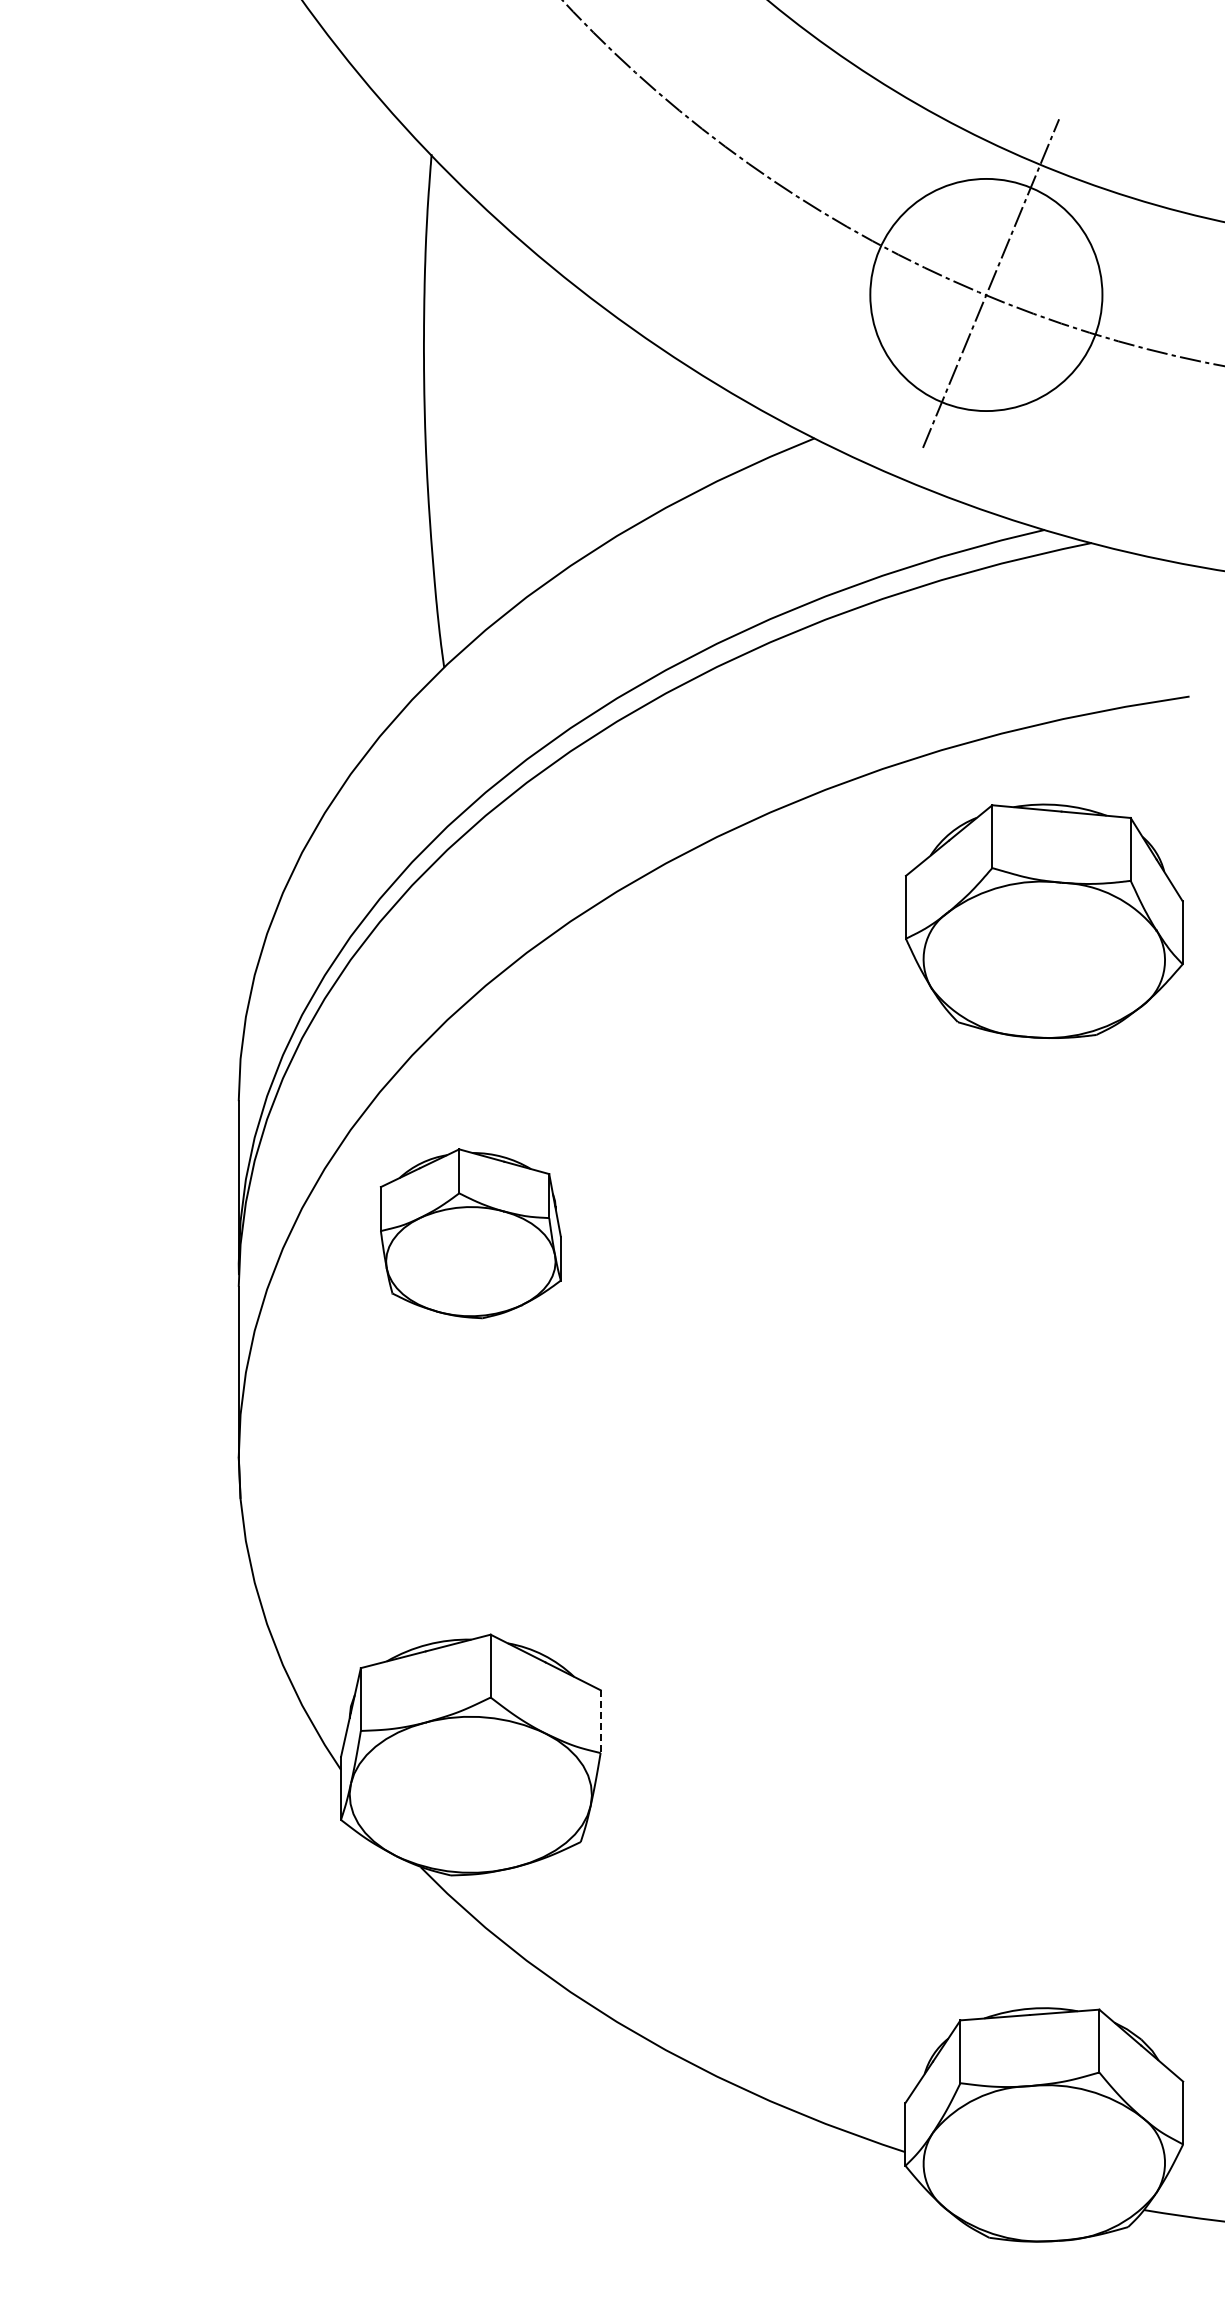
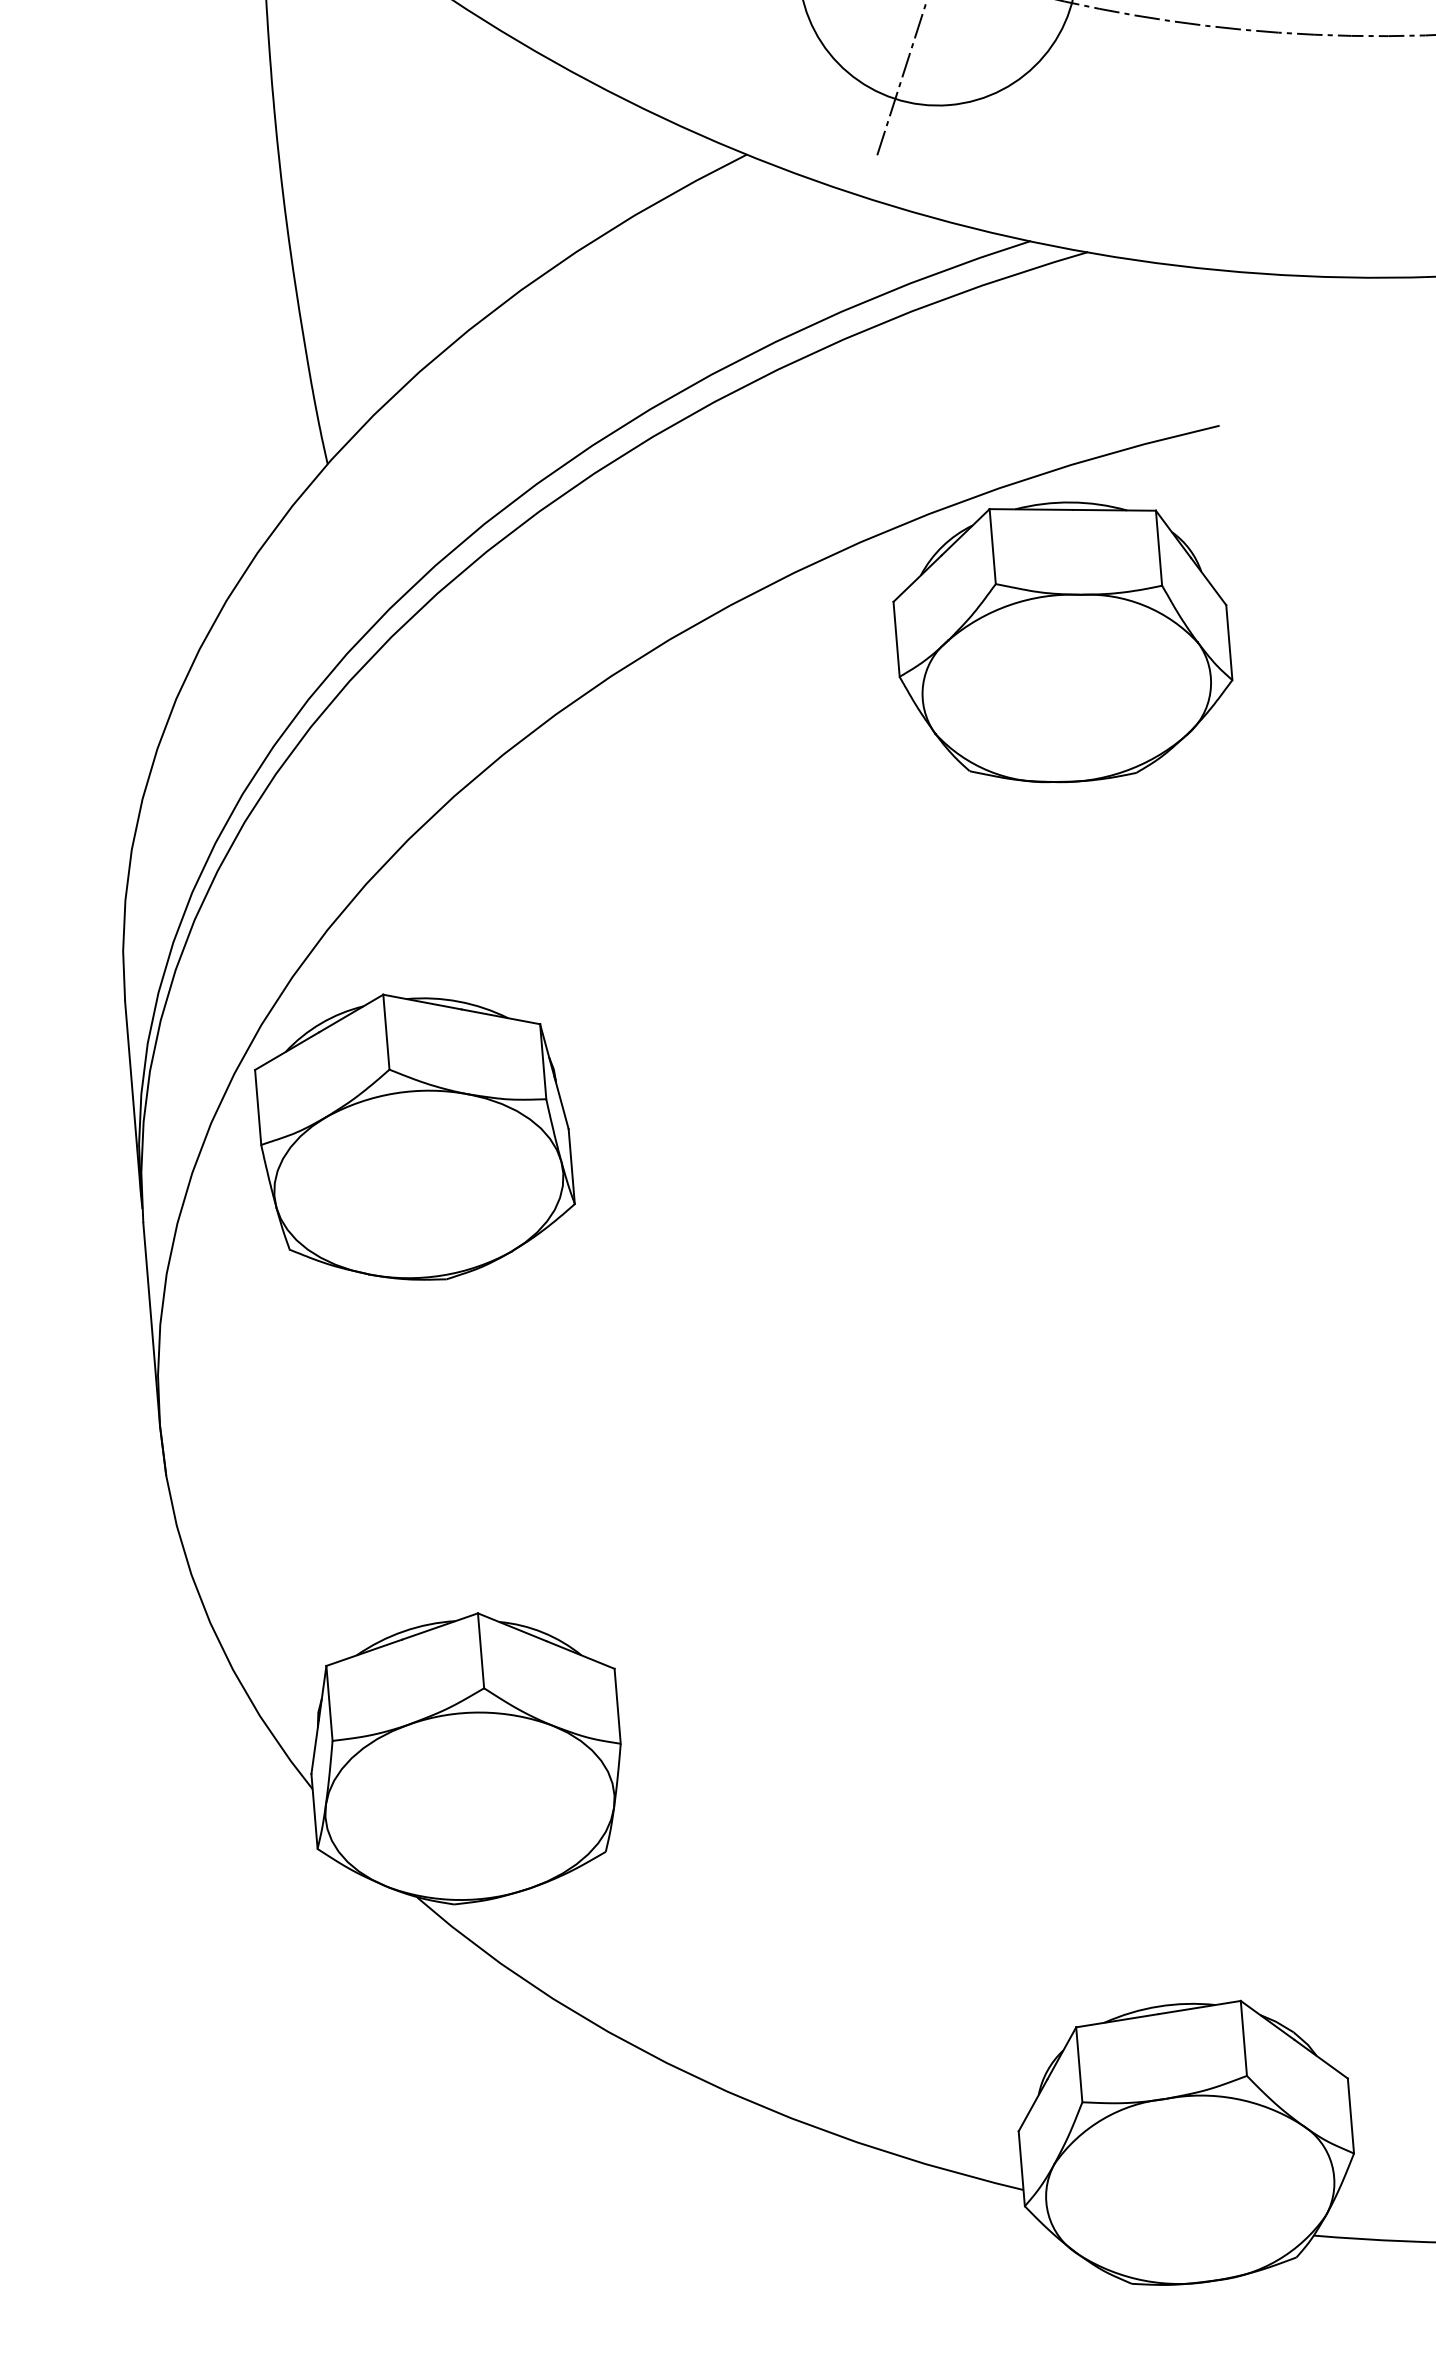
part: (1043, 920) -> (1061, 641), moved
part: (470, 1233) -> (414, 1136), size x1.43
line: (600, 1722) -> (617, 1707), dashed -> solid

